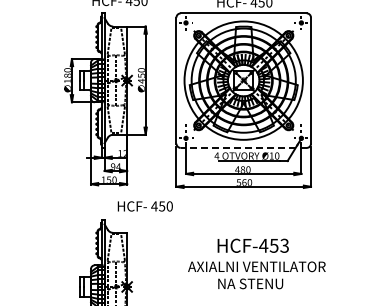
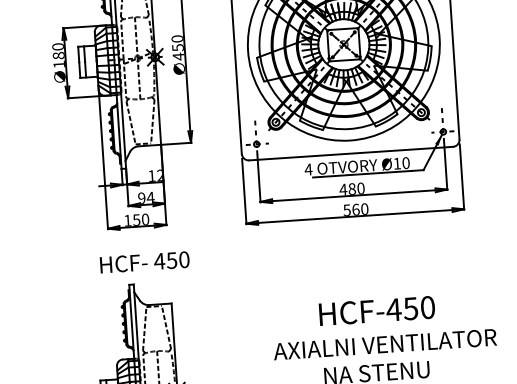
line: (243, 147) -> (350, 152), dashed -> solid
text: (144, 206) -> (143, 262), moved
text: (284, 245) -> (427, 307), HCF-453 -> HCF-450

